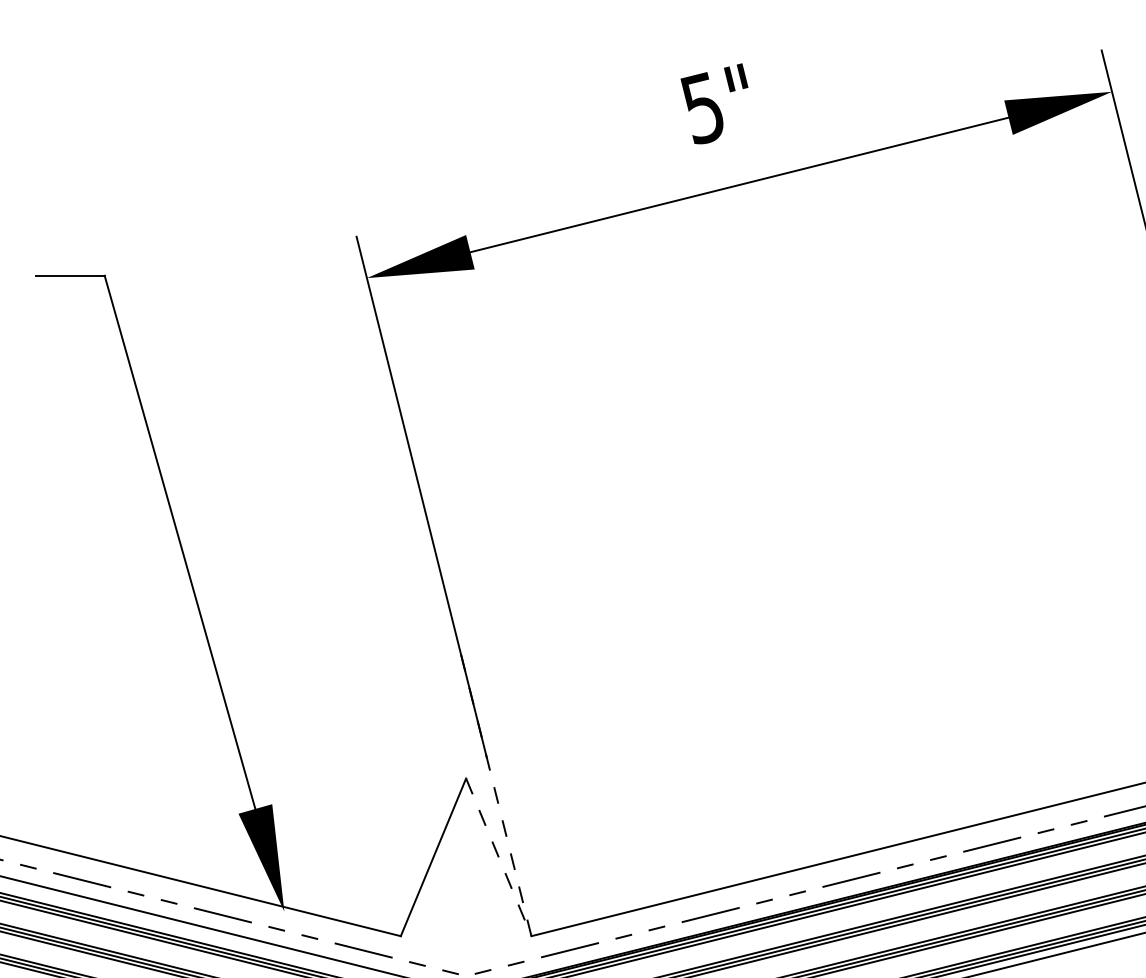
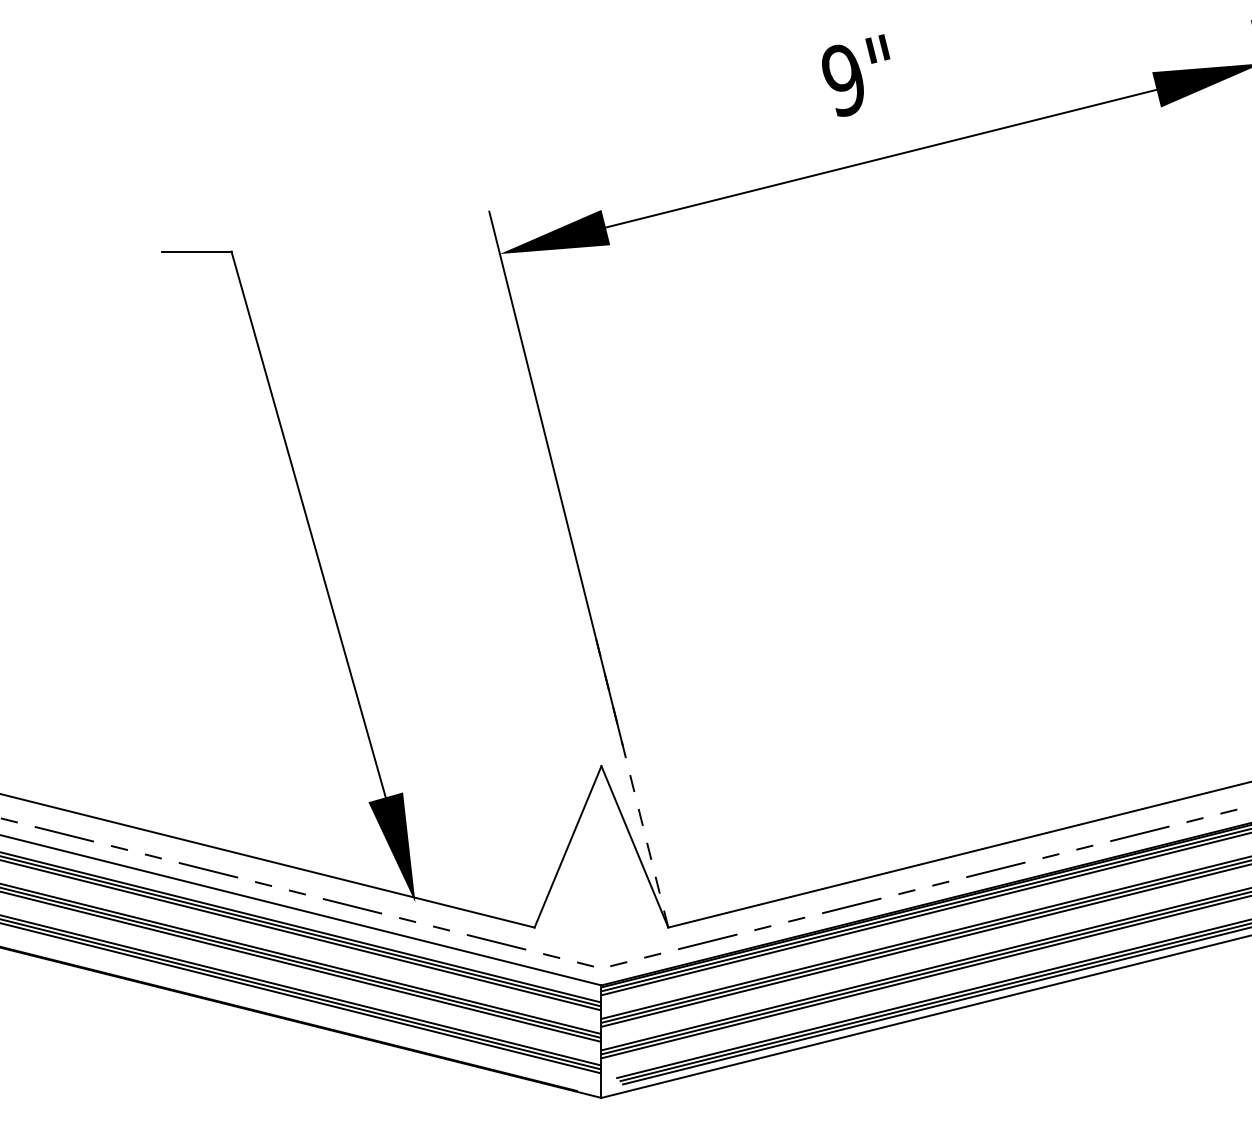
text: (701, 107) -> (842, 79), 5" -> 9"
line: (499, 857) -> (635, 847), dashed -> solid

